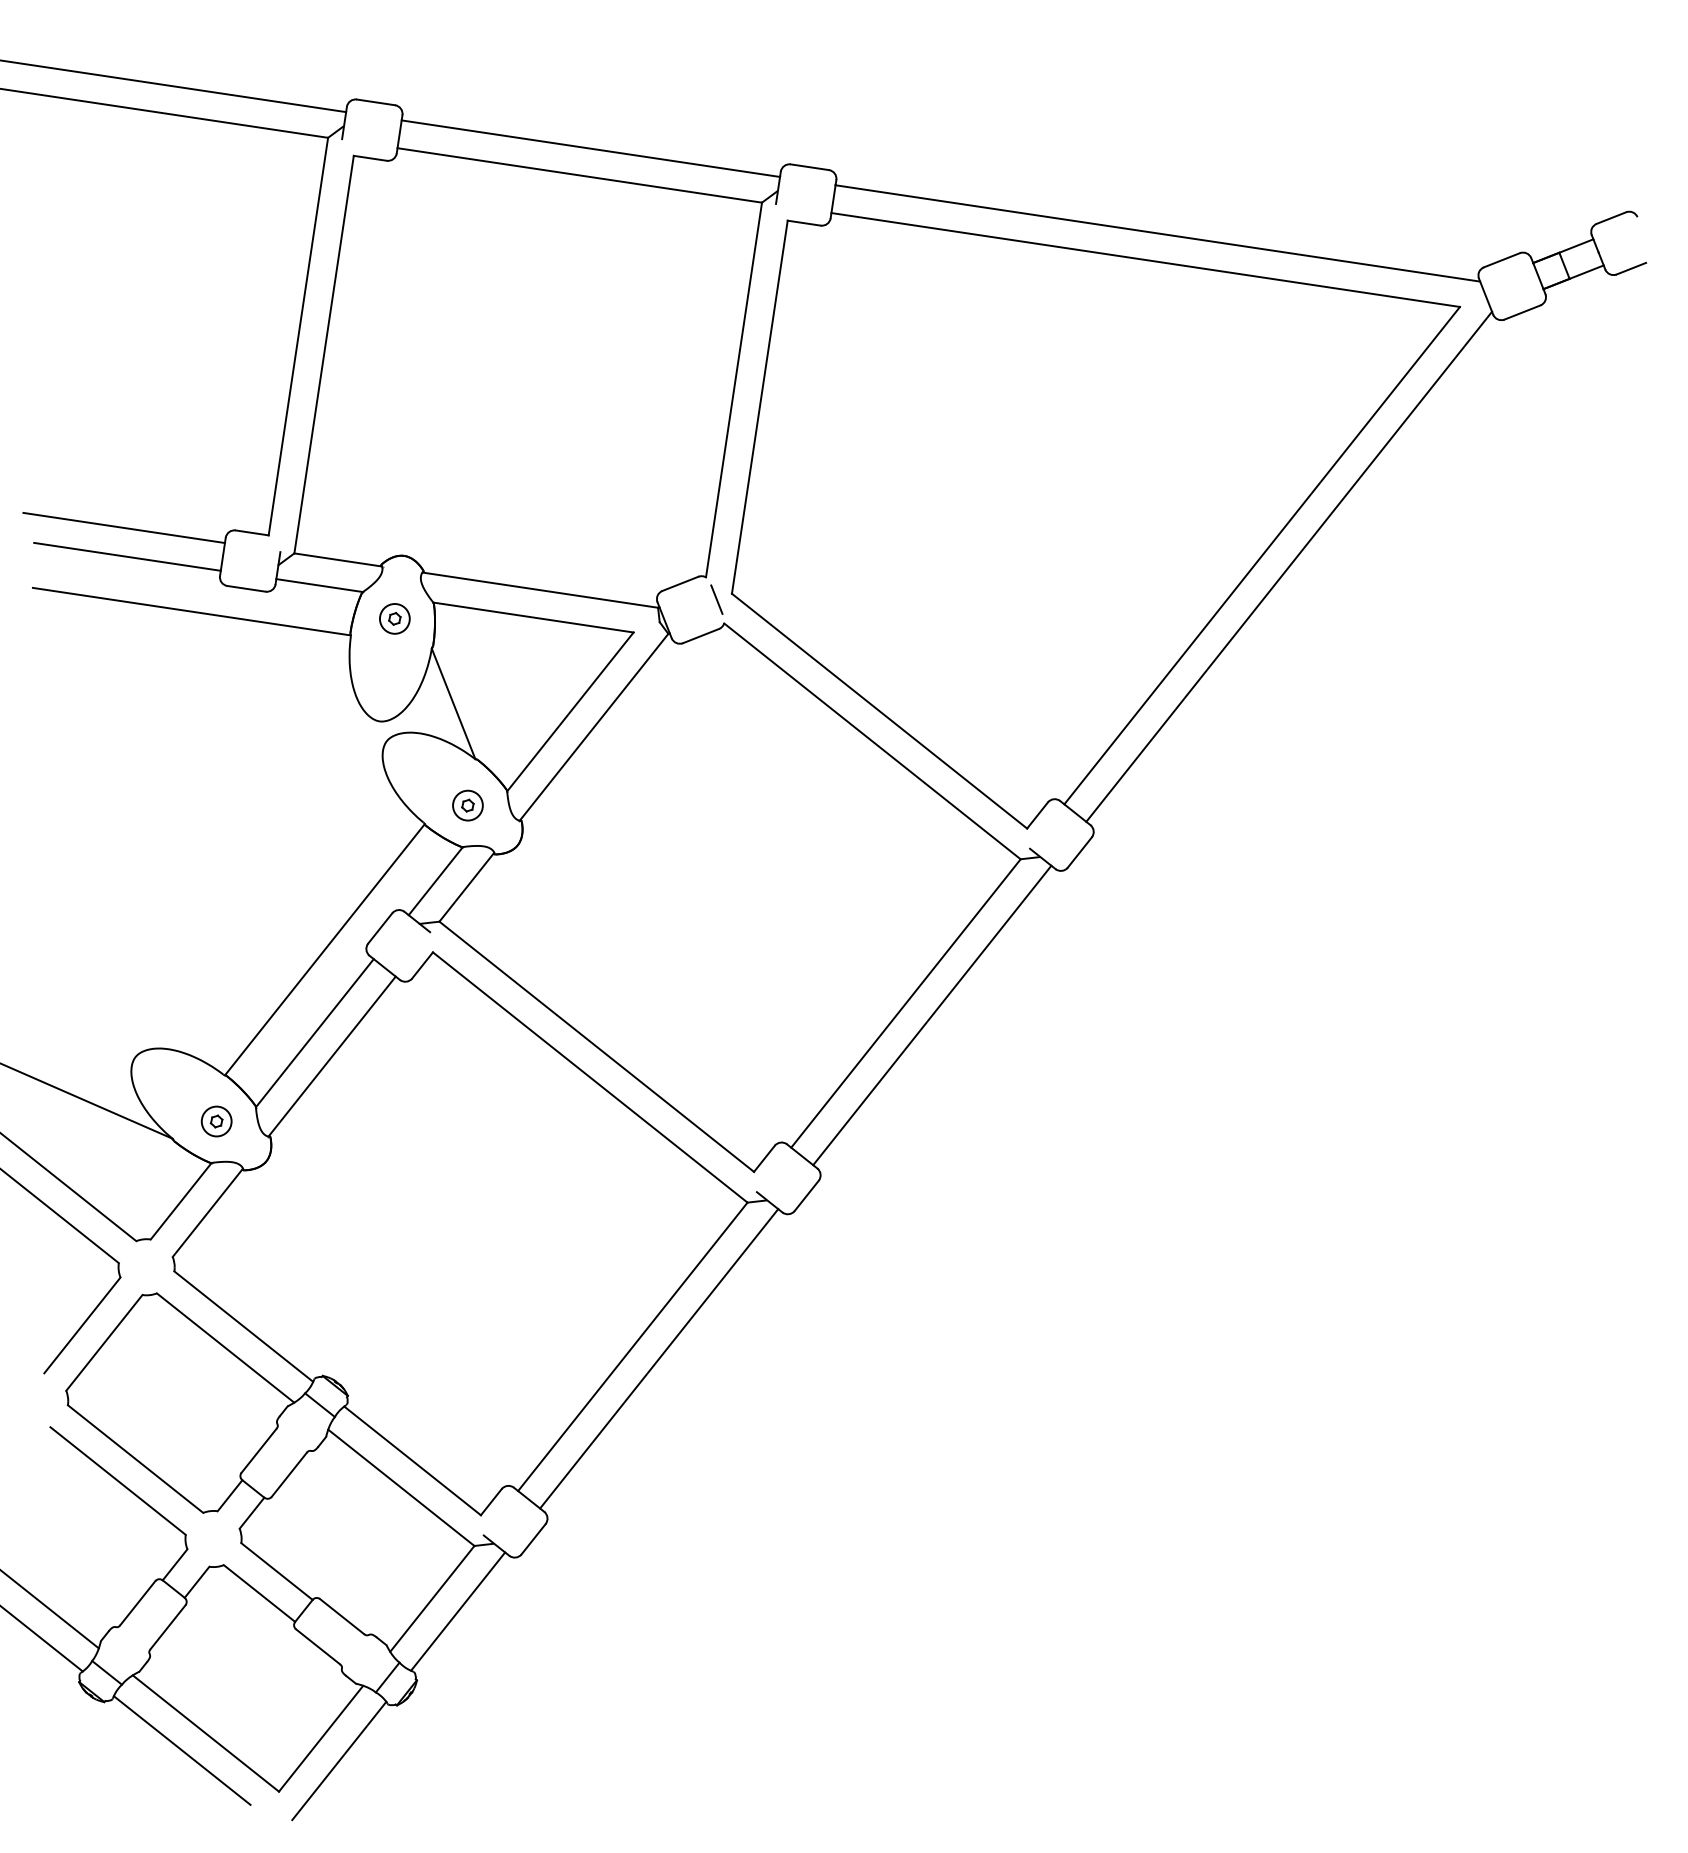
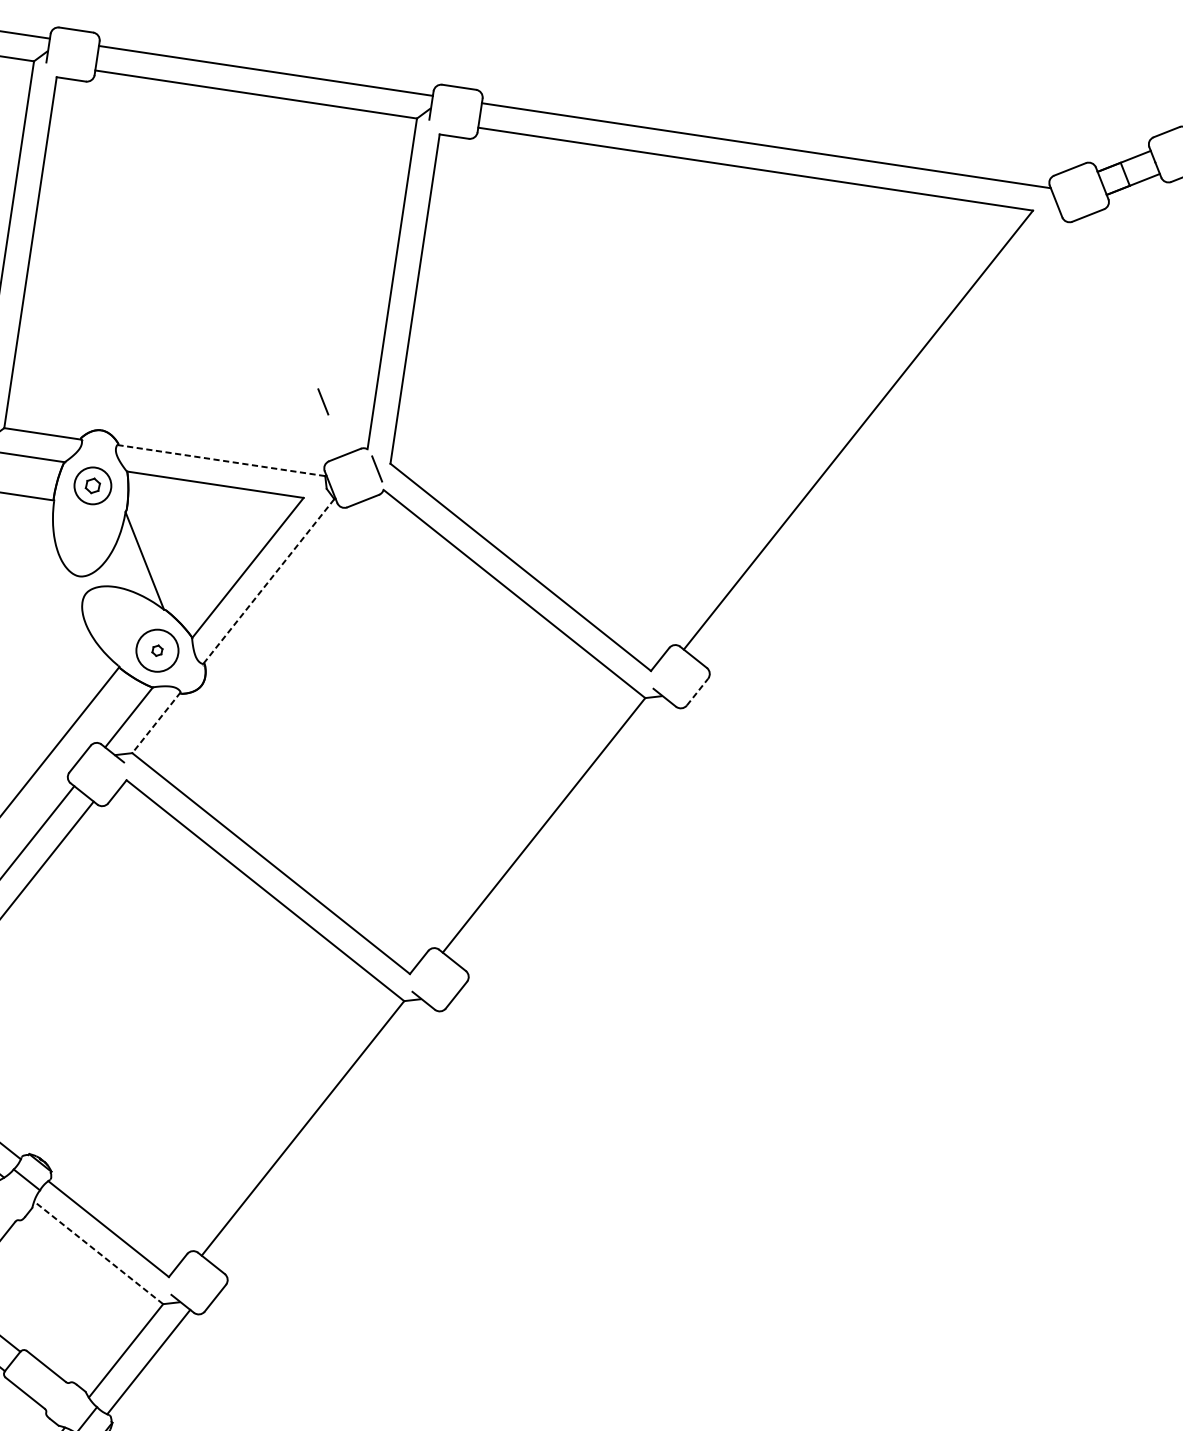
line: (655, 523) -> (322, 401), added
line: (1289, 566) -> (882, 439), removed
line: (540, 590) -> (221, 460), solid -> dashed
part: (394, 618) -> (92, 485), size x1.4
line: (593, 727) -> (268, 581), solid -> dashed
circle: (467, 805) -> (157, 650), size x1.6
line: (1080, 852) -> (698, 692), solid -> dashed
line: (466, 887) -> (156, 722), solid -> dashed
line: (932, 1015) -> (567, 835), removed
line: (659, 1358) -> (326, 1138), removed
line: (400, 1487) -> (97, 1252), solid -> dashed

